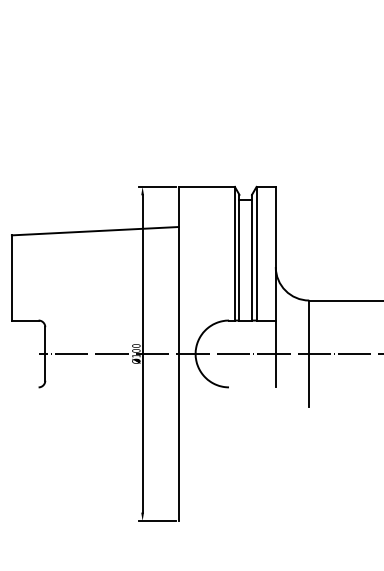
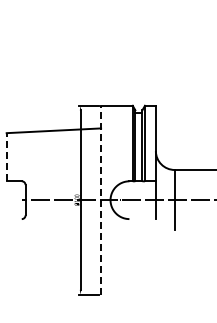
line: (11, 276) -> (6, 156), solid -> dashed
line: (179, 352) -> (101, 199), solid -> dashed

